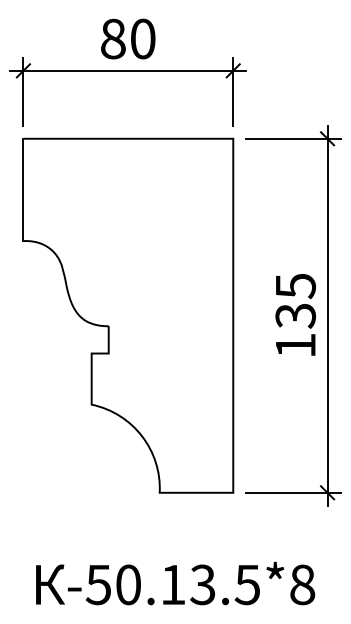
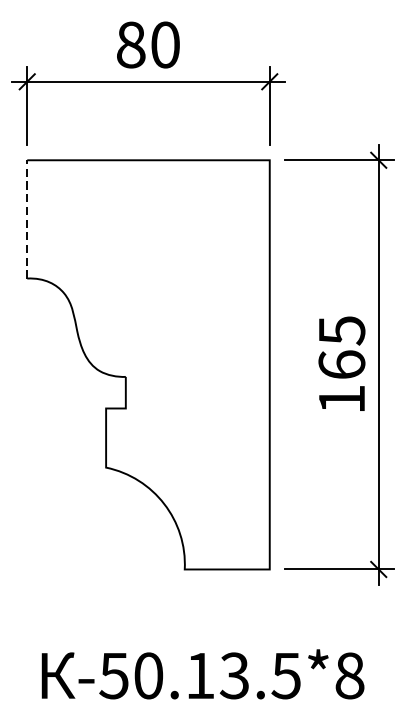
line: (23, 189) -> (27, 218), solid -> dashed
text: (295, 315) -> (341, 364), 135 -> 165

